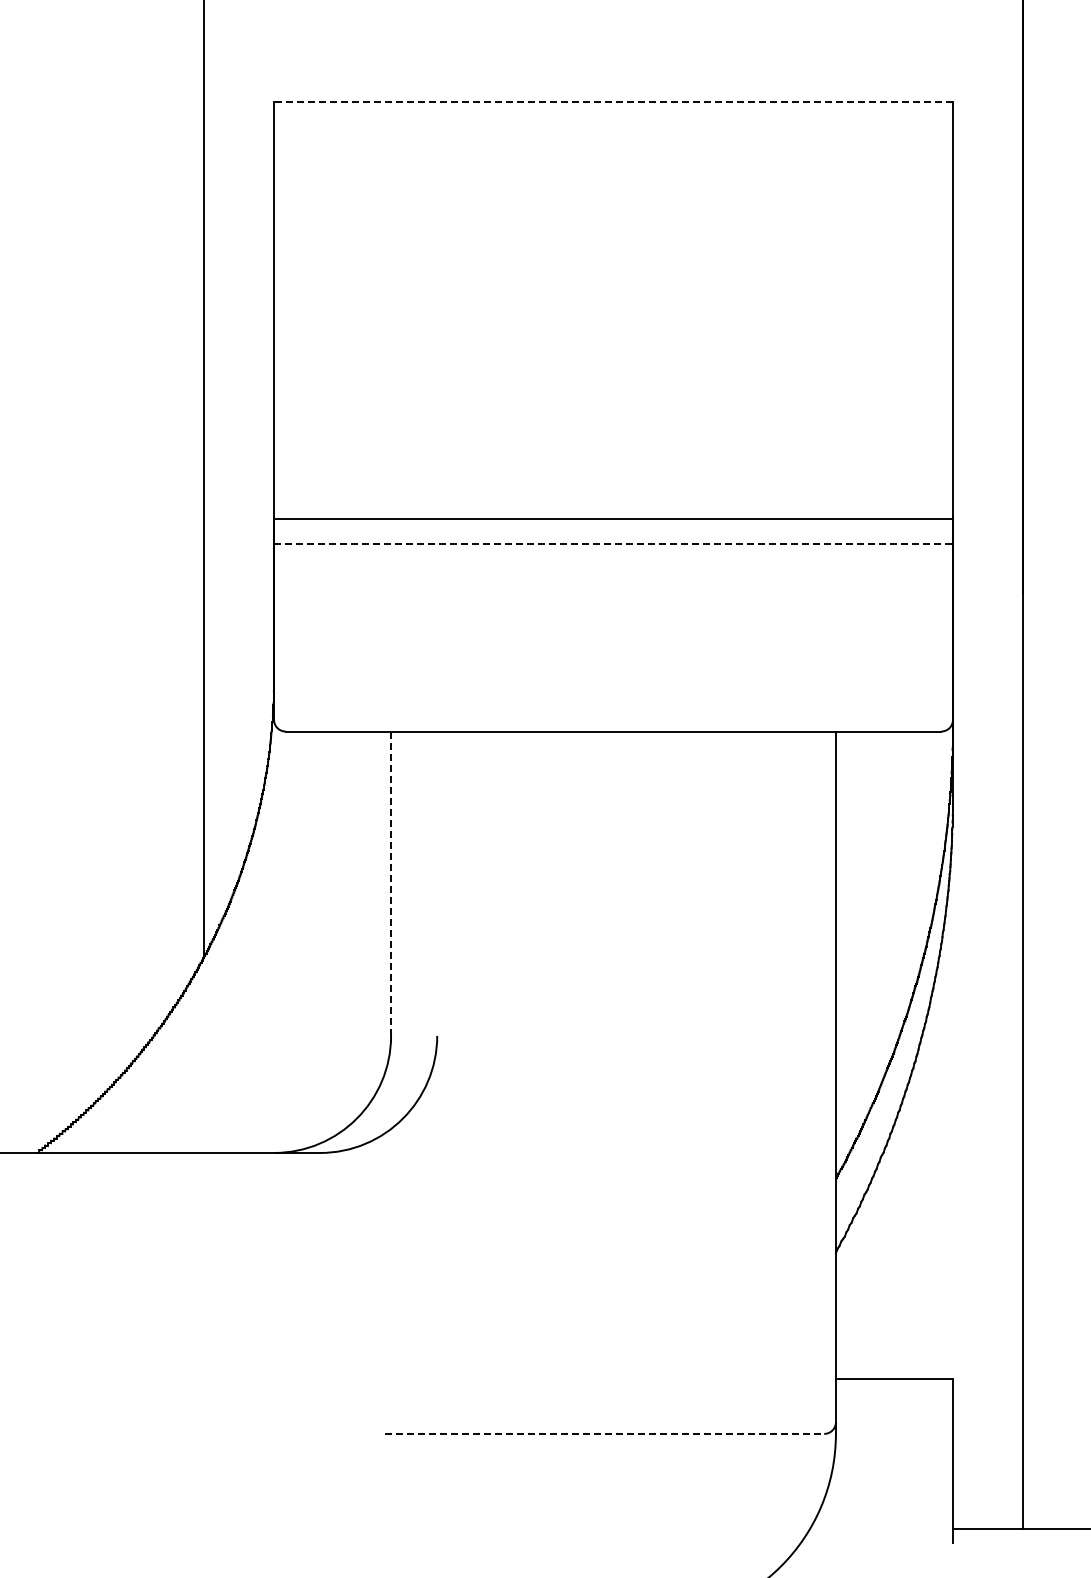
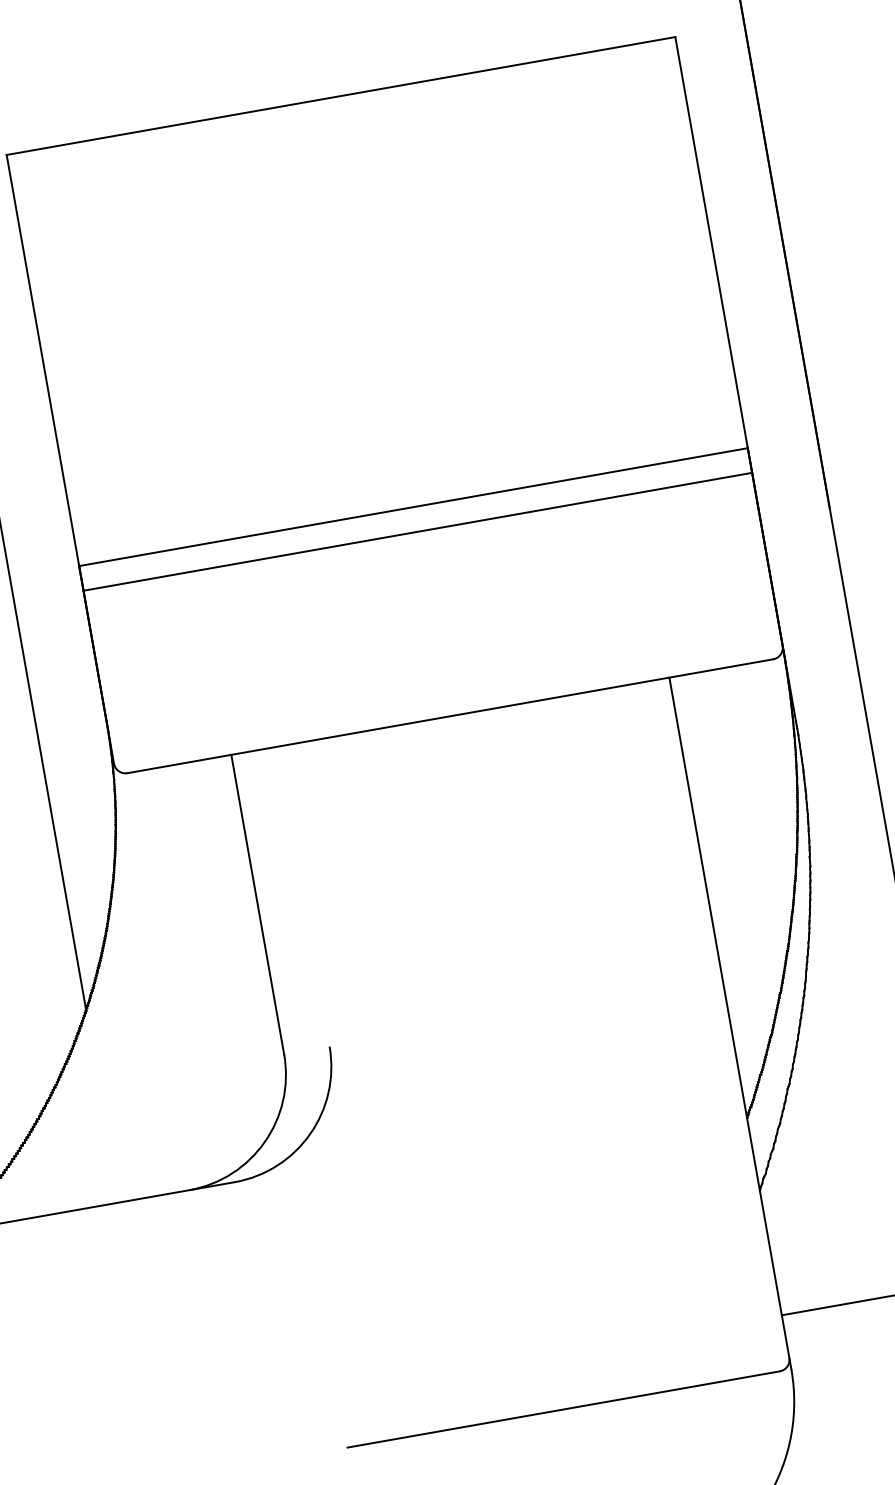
line: (613, 101) -> (340, 95), dashed -> solid
line: (614, 544) -> (418, 531), dashed -> solid
line: (391, 884) -> (258, 905), dashed -> solid
line: (605, 1433) -> (564, 1408), dashed -> solid

